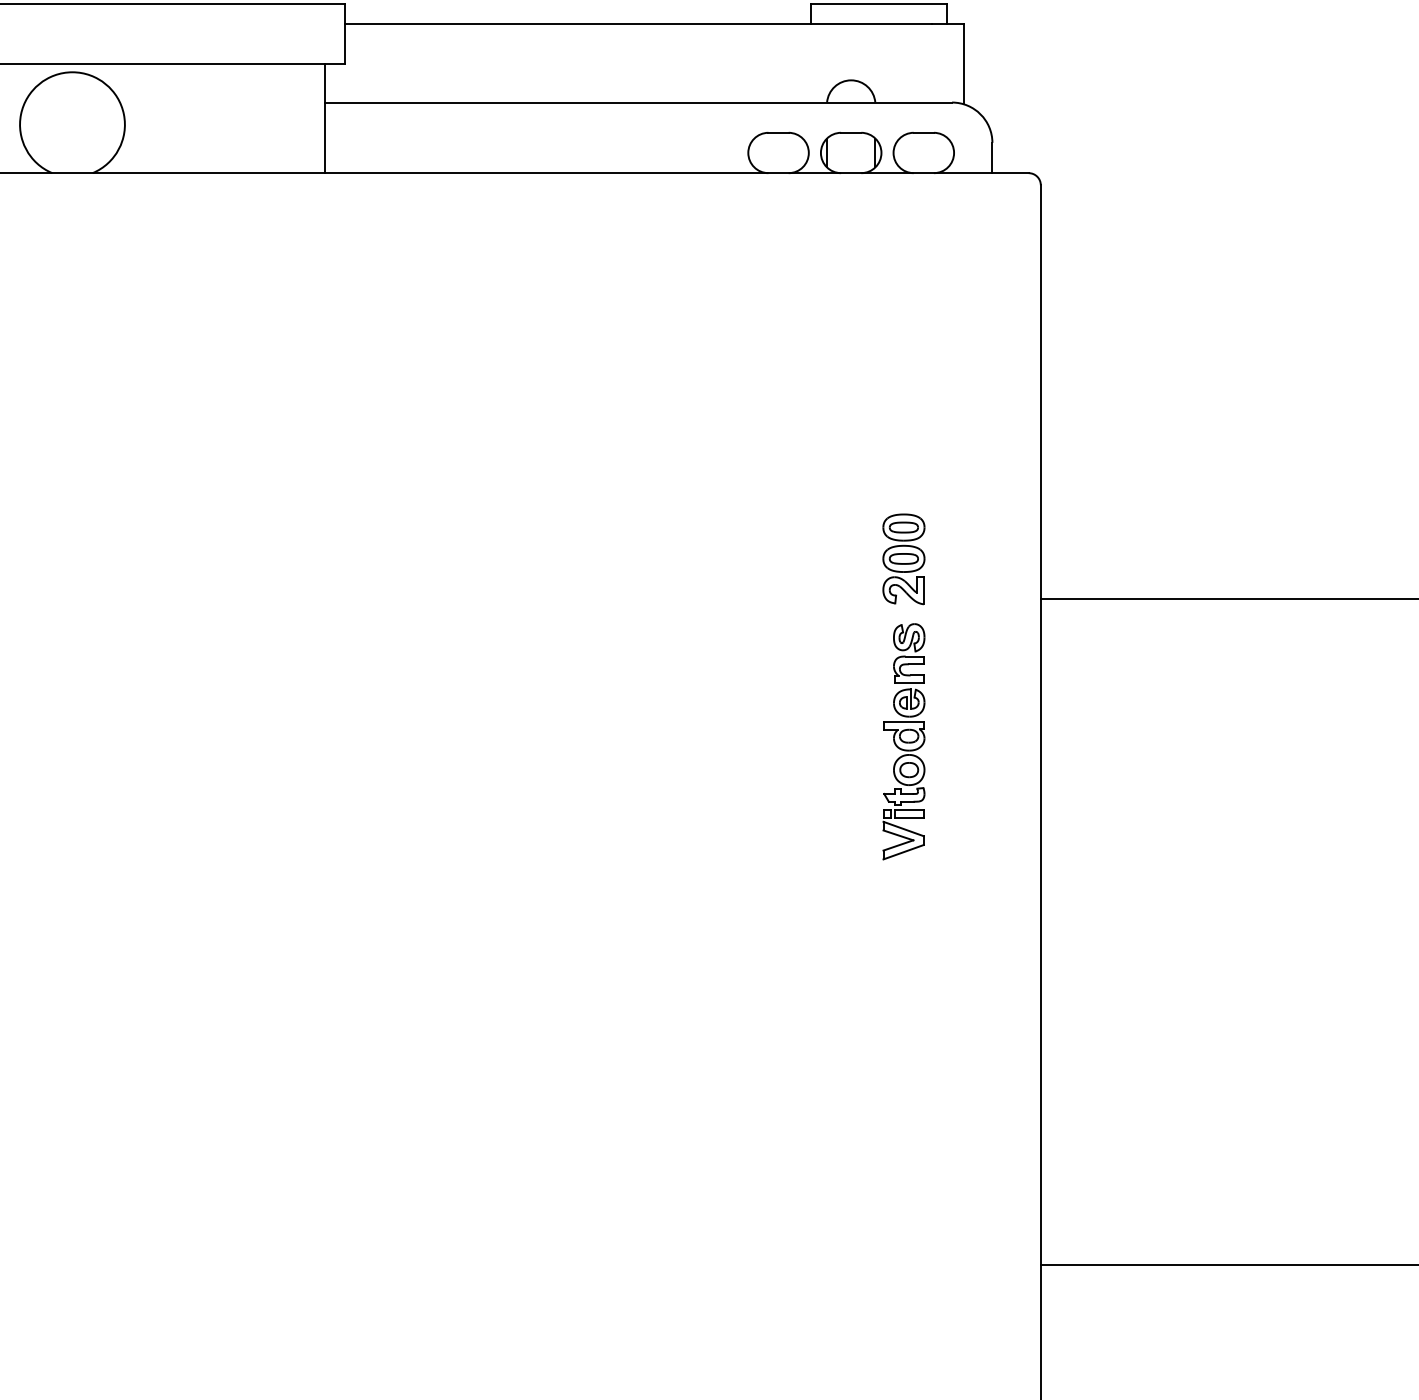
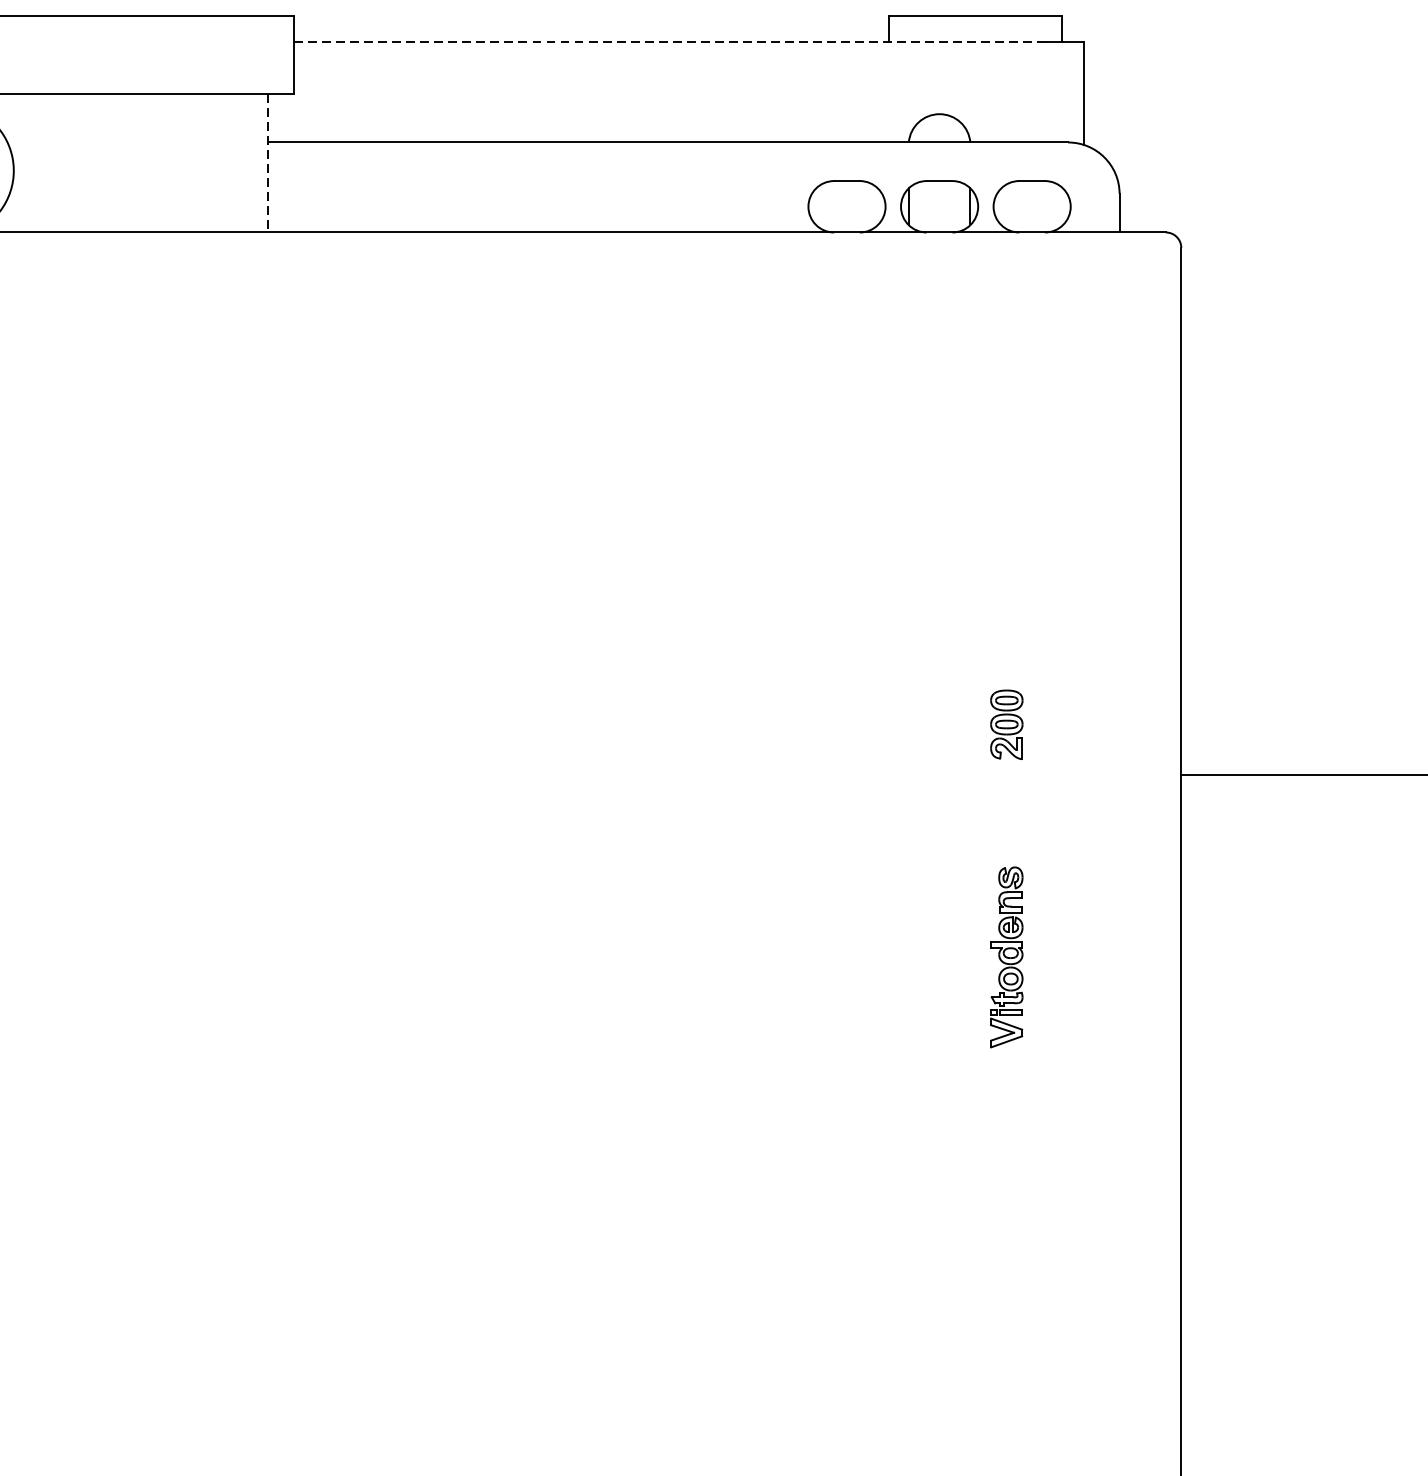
line: (638, 23) -> (668, 41), solid -> dashed
line: (324, 119) -> (268, 164), solid -> dashed
part: (903, 559) -> (1006, 724), size x0.6
part: (903, 741) -> (1006, 956), size x0.6

